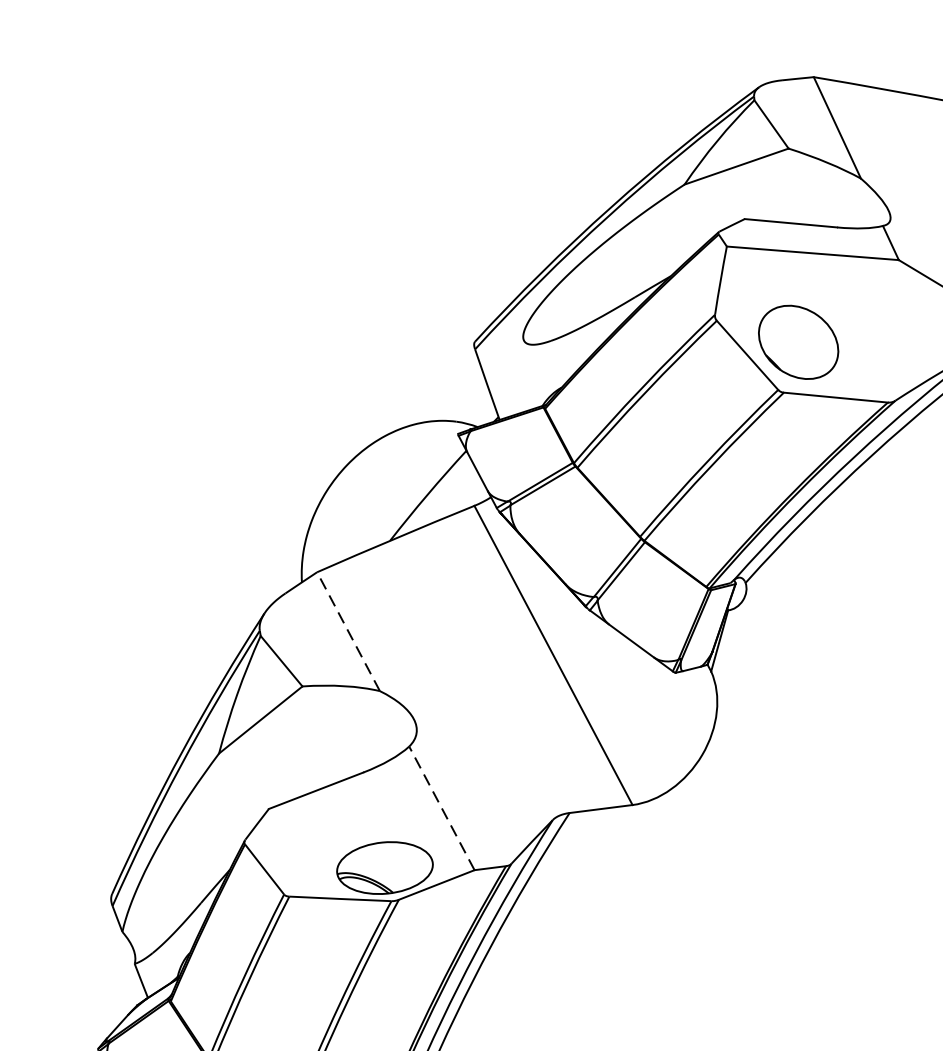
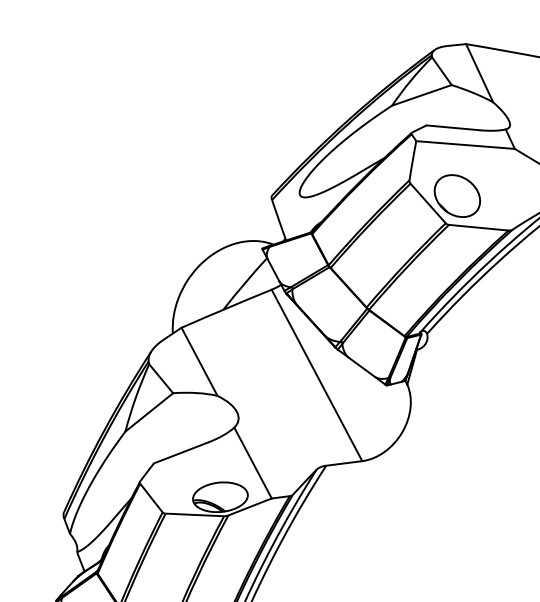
line: (348, 631) -> (199, 361), dashed -> solid
line: (440, 807) -> (252, 462), dashed -> solid

